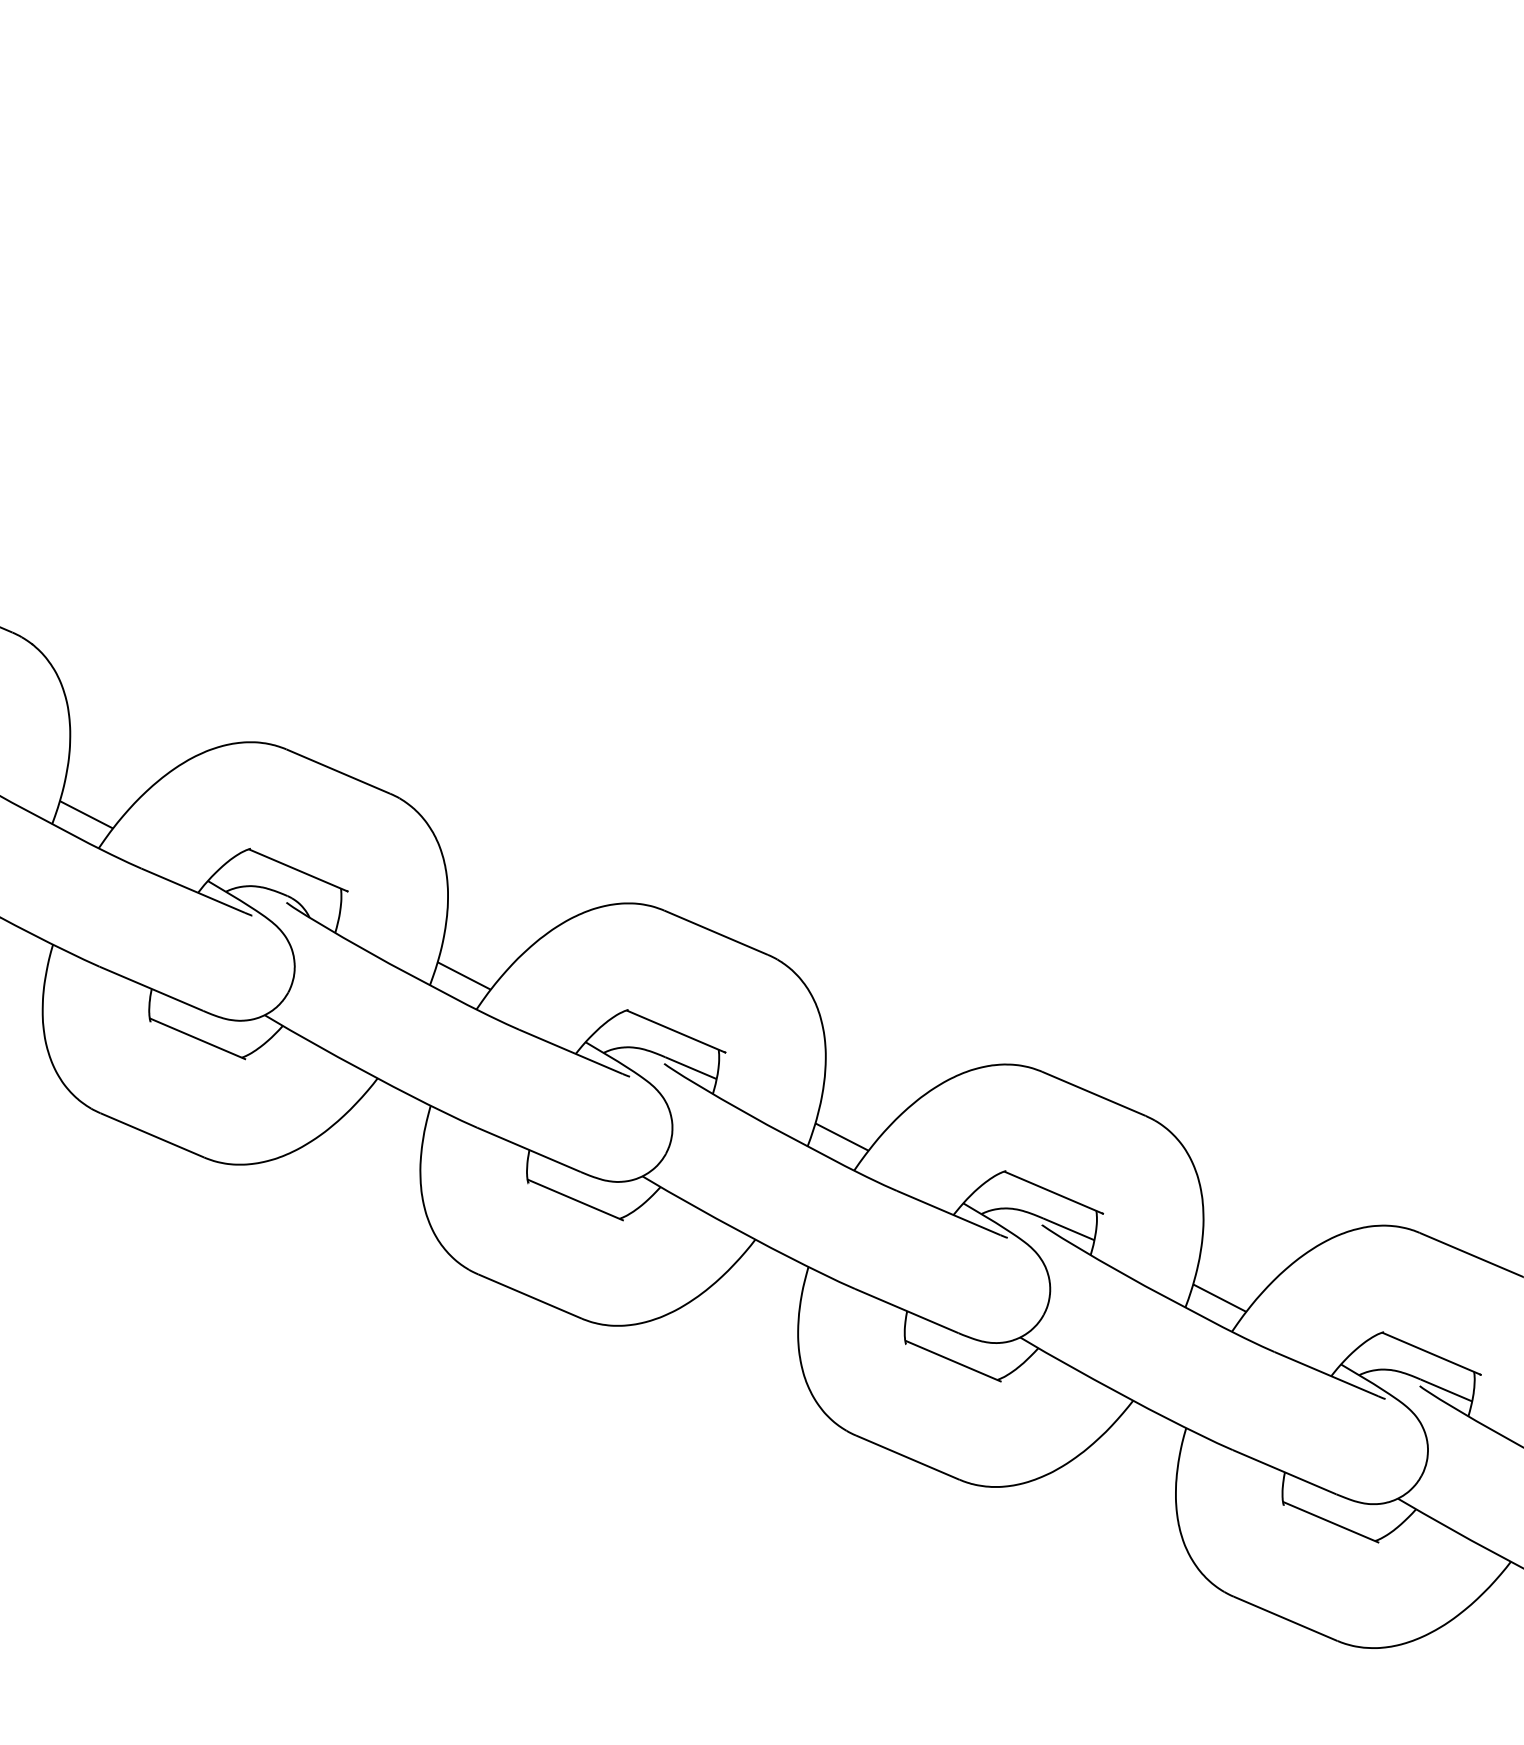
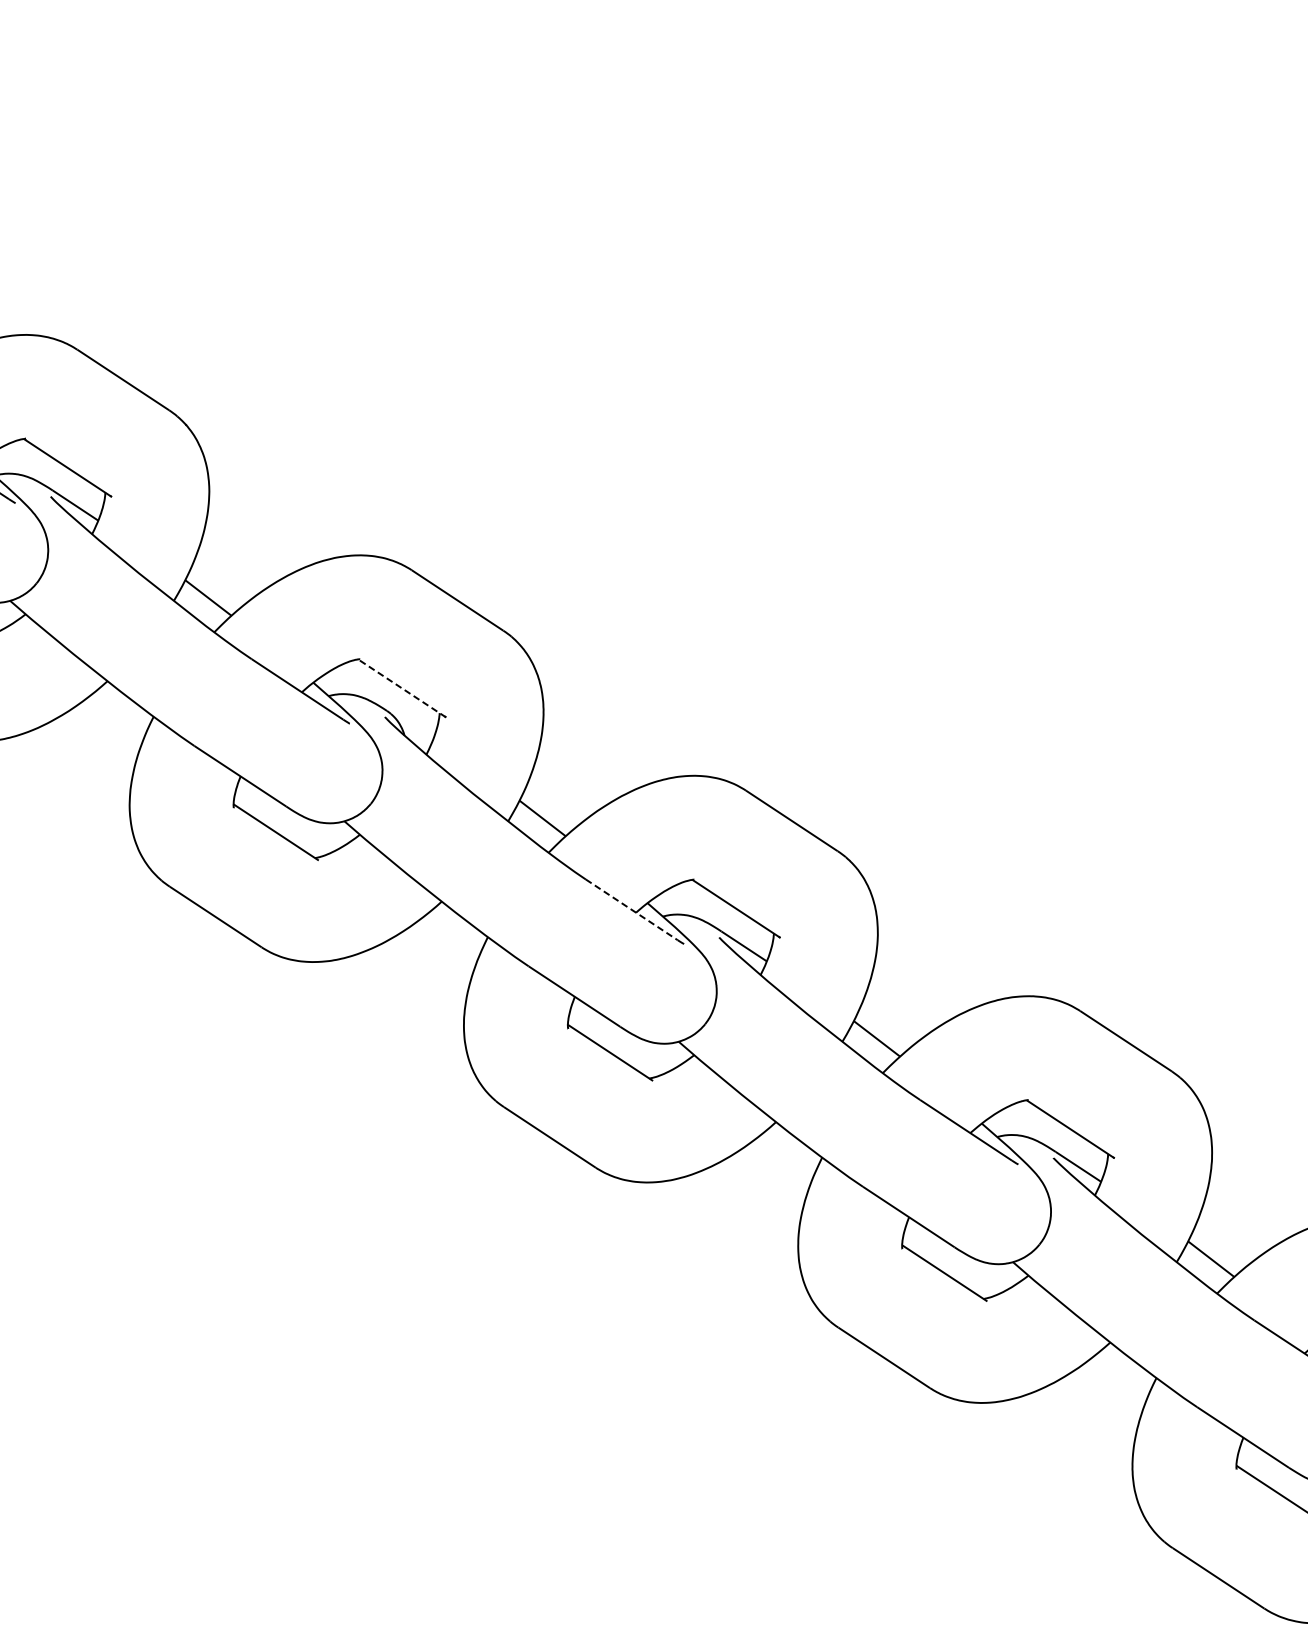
line: (298, 870) -> (402, 688), solid -> dashed
line: (571, 1052) -> (632, 910), solid -> dashed

